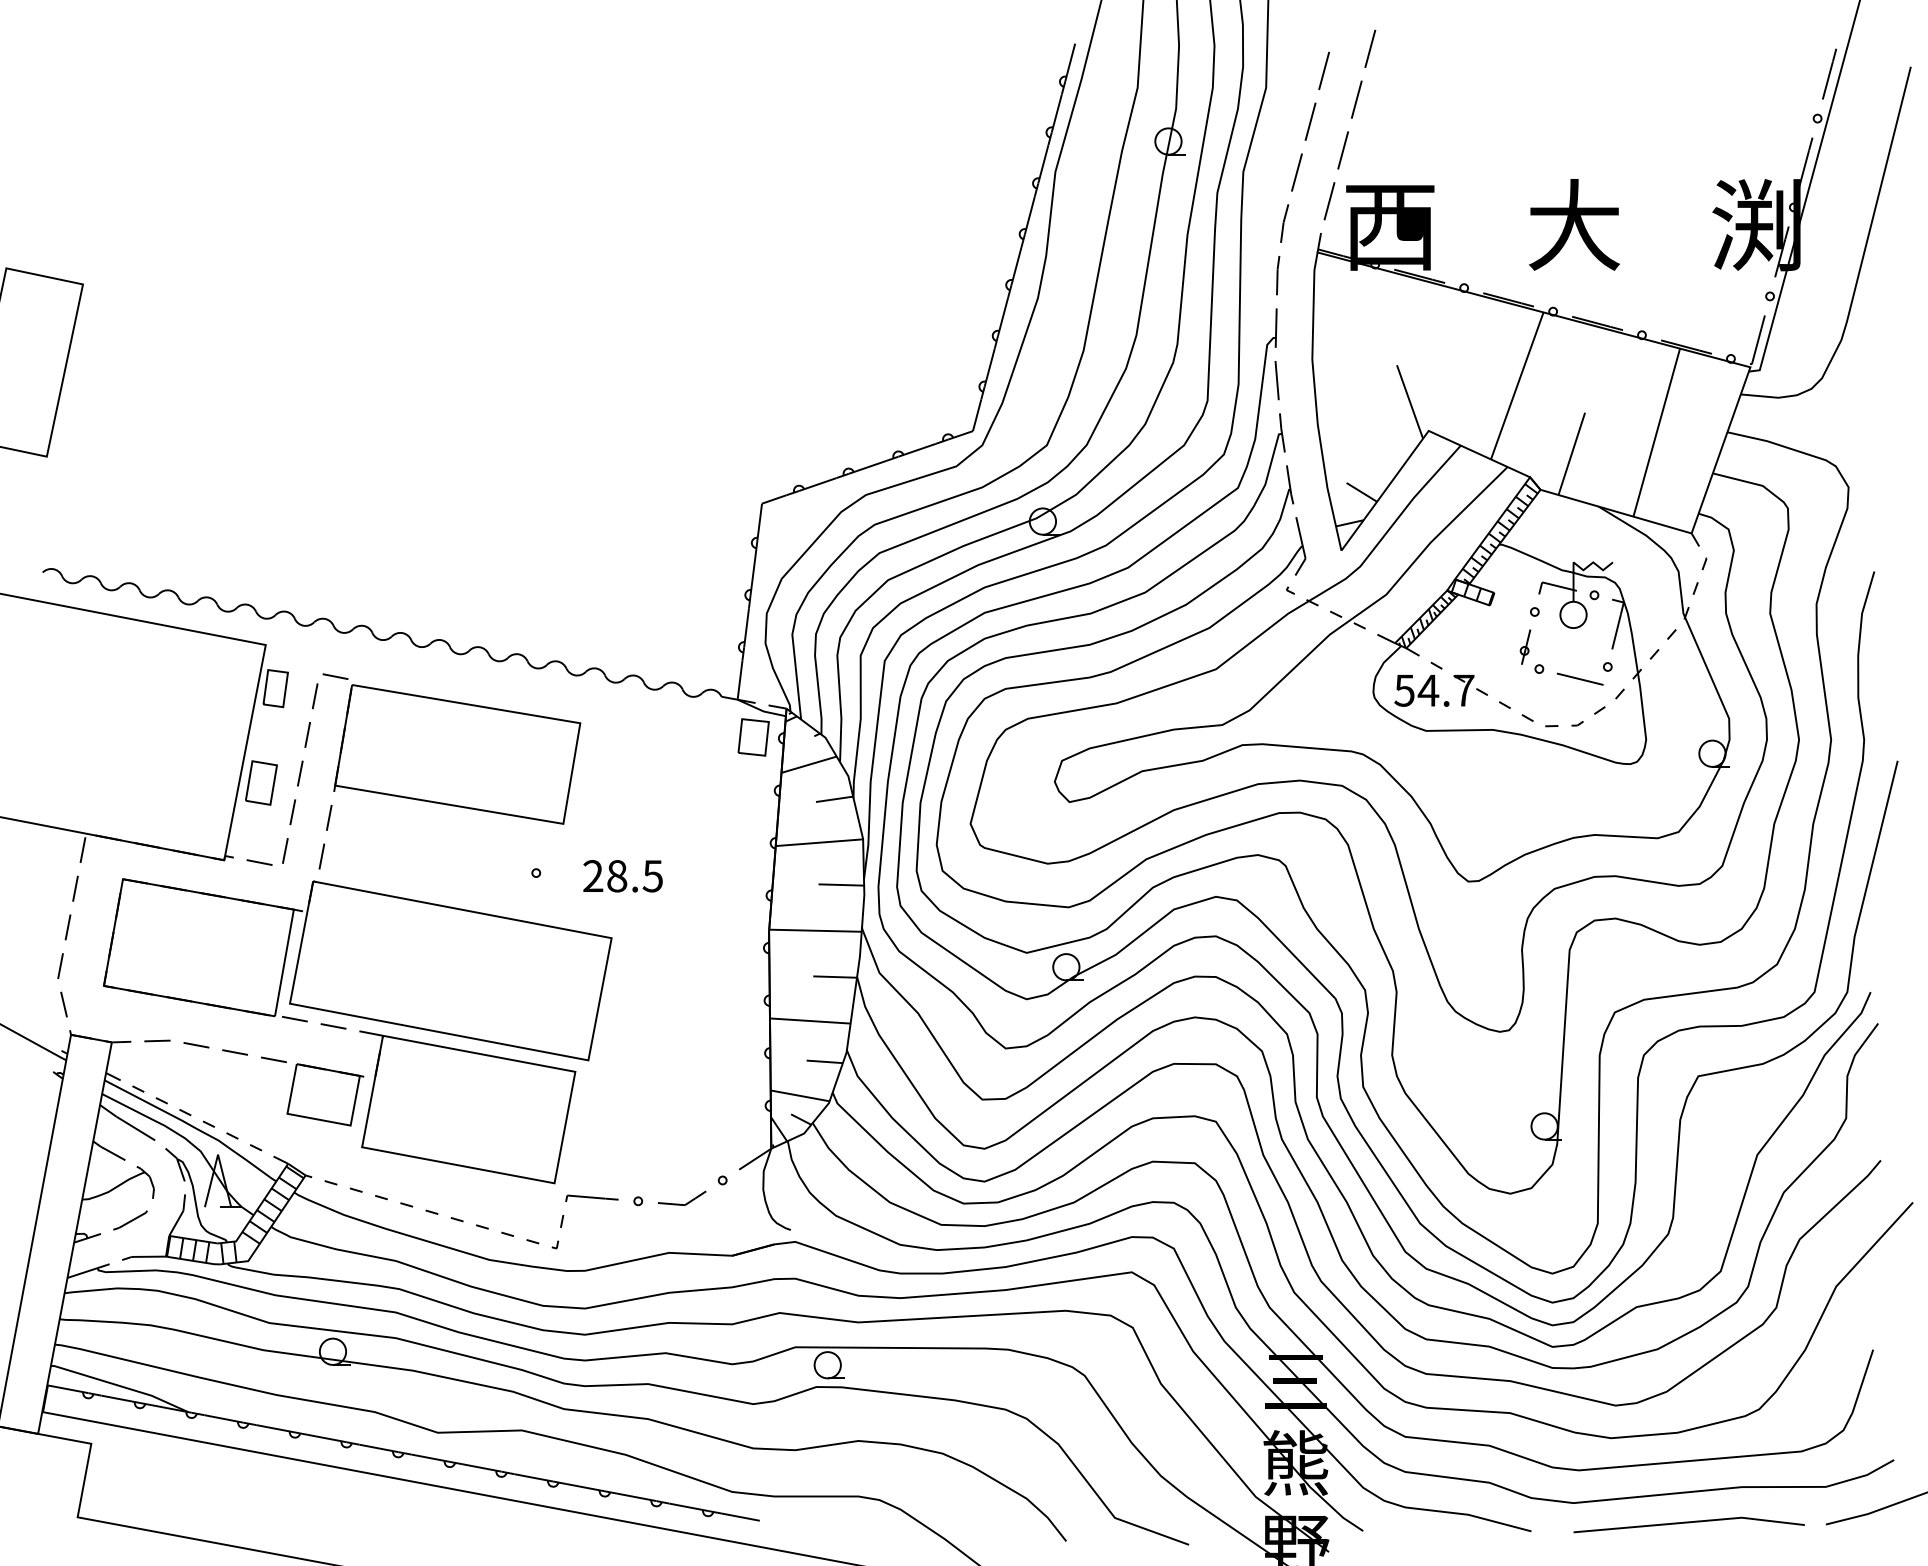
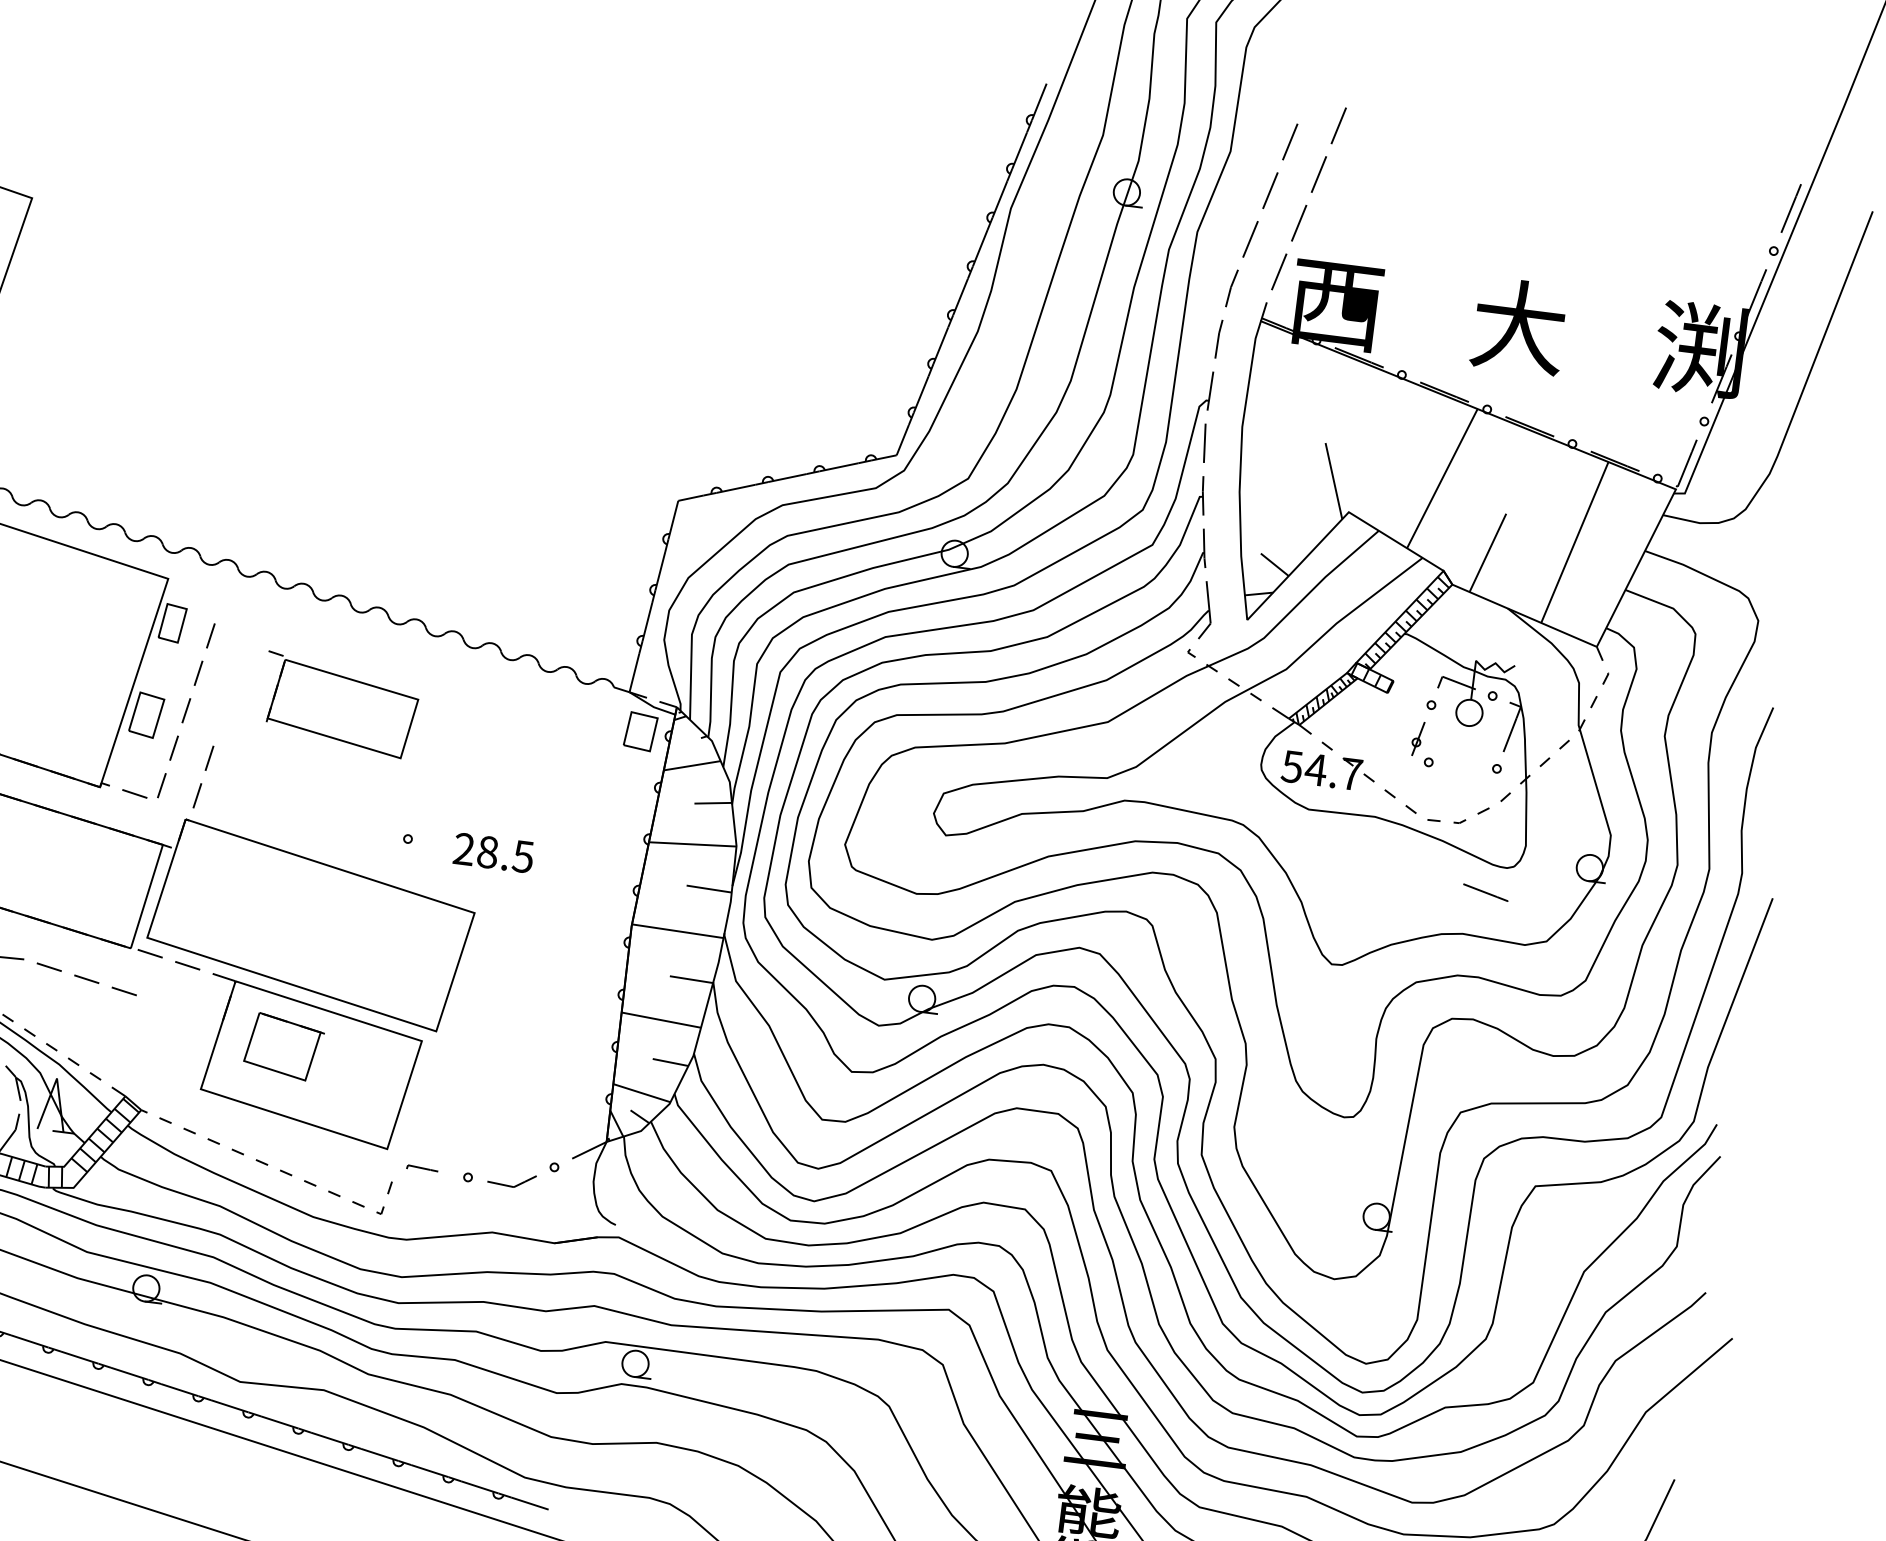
line: (1579, 678) -> (1485, 891), moved
part: (451, 748) -> (339, 704), size x0.6
part: (325, 1094) -> (284, 1046), moved
part: (591, 1198) -> (422, 1168), size x0.6

